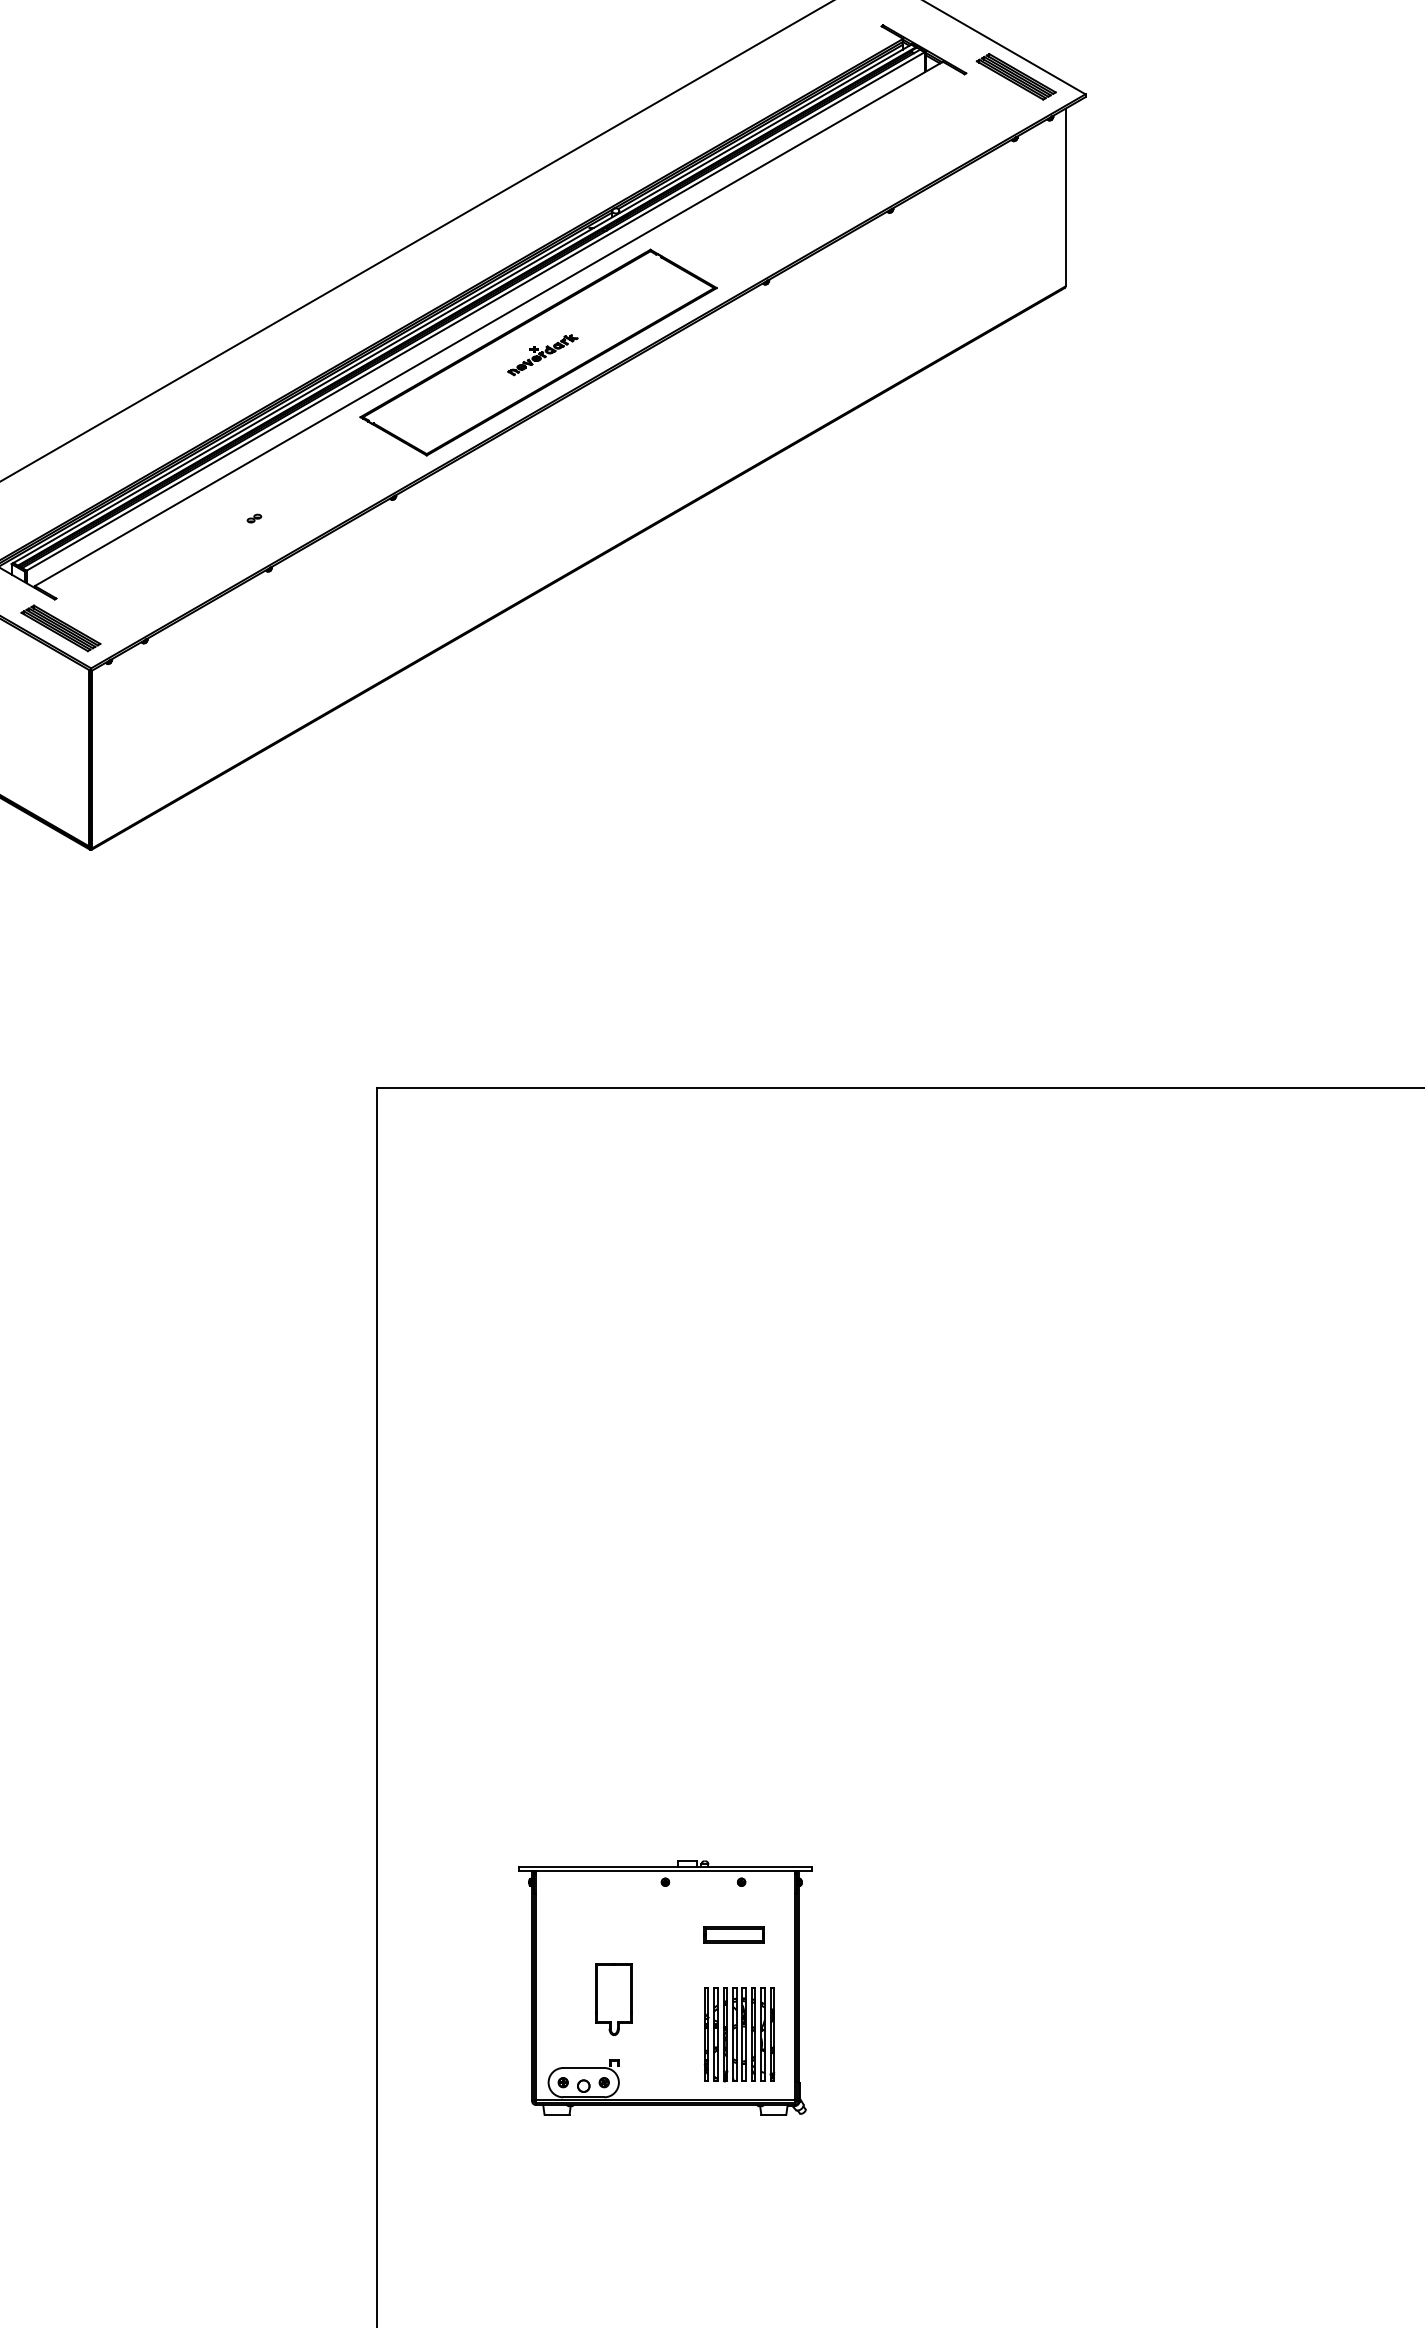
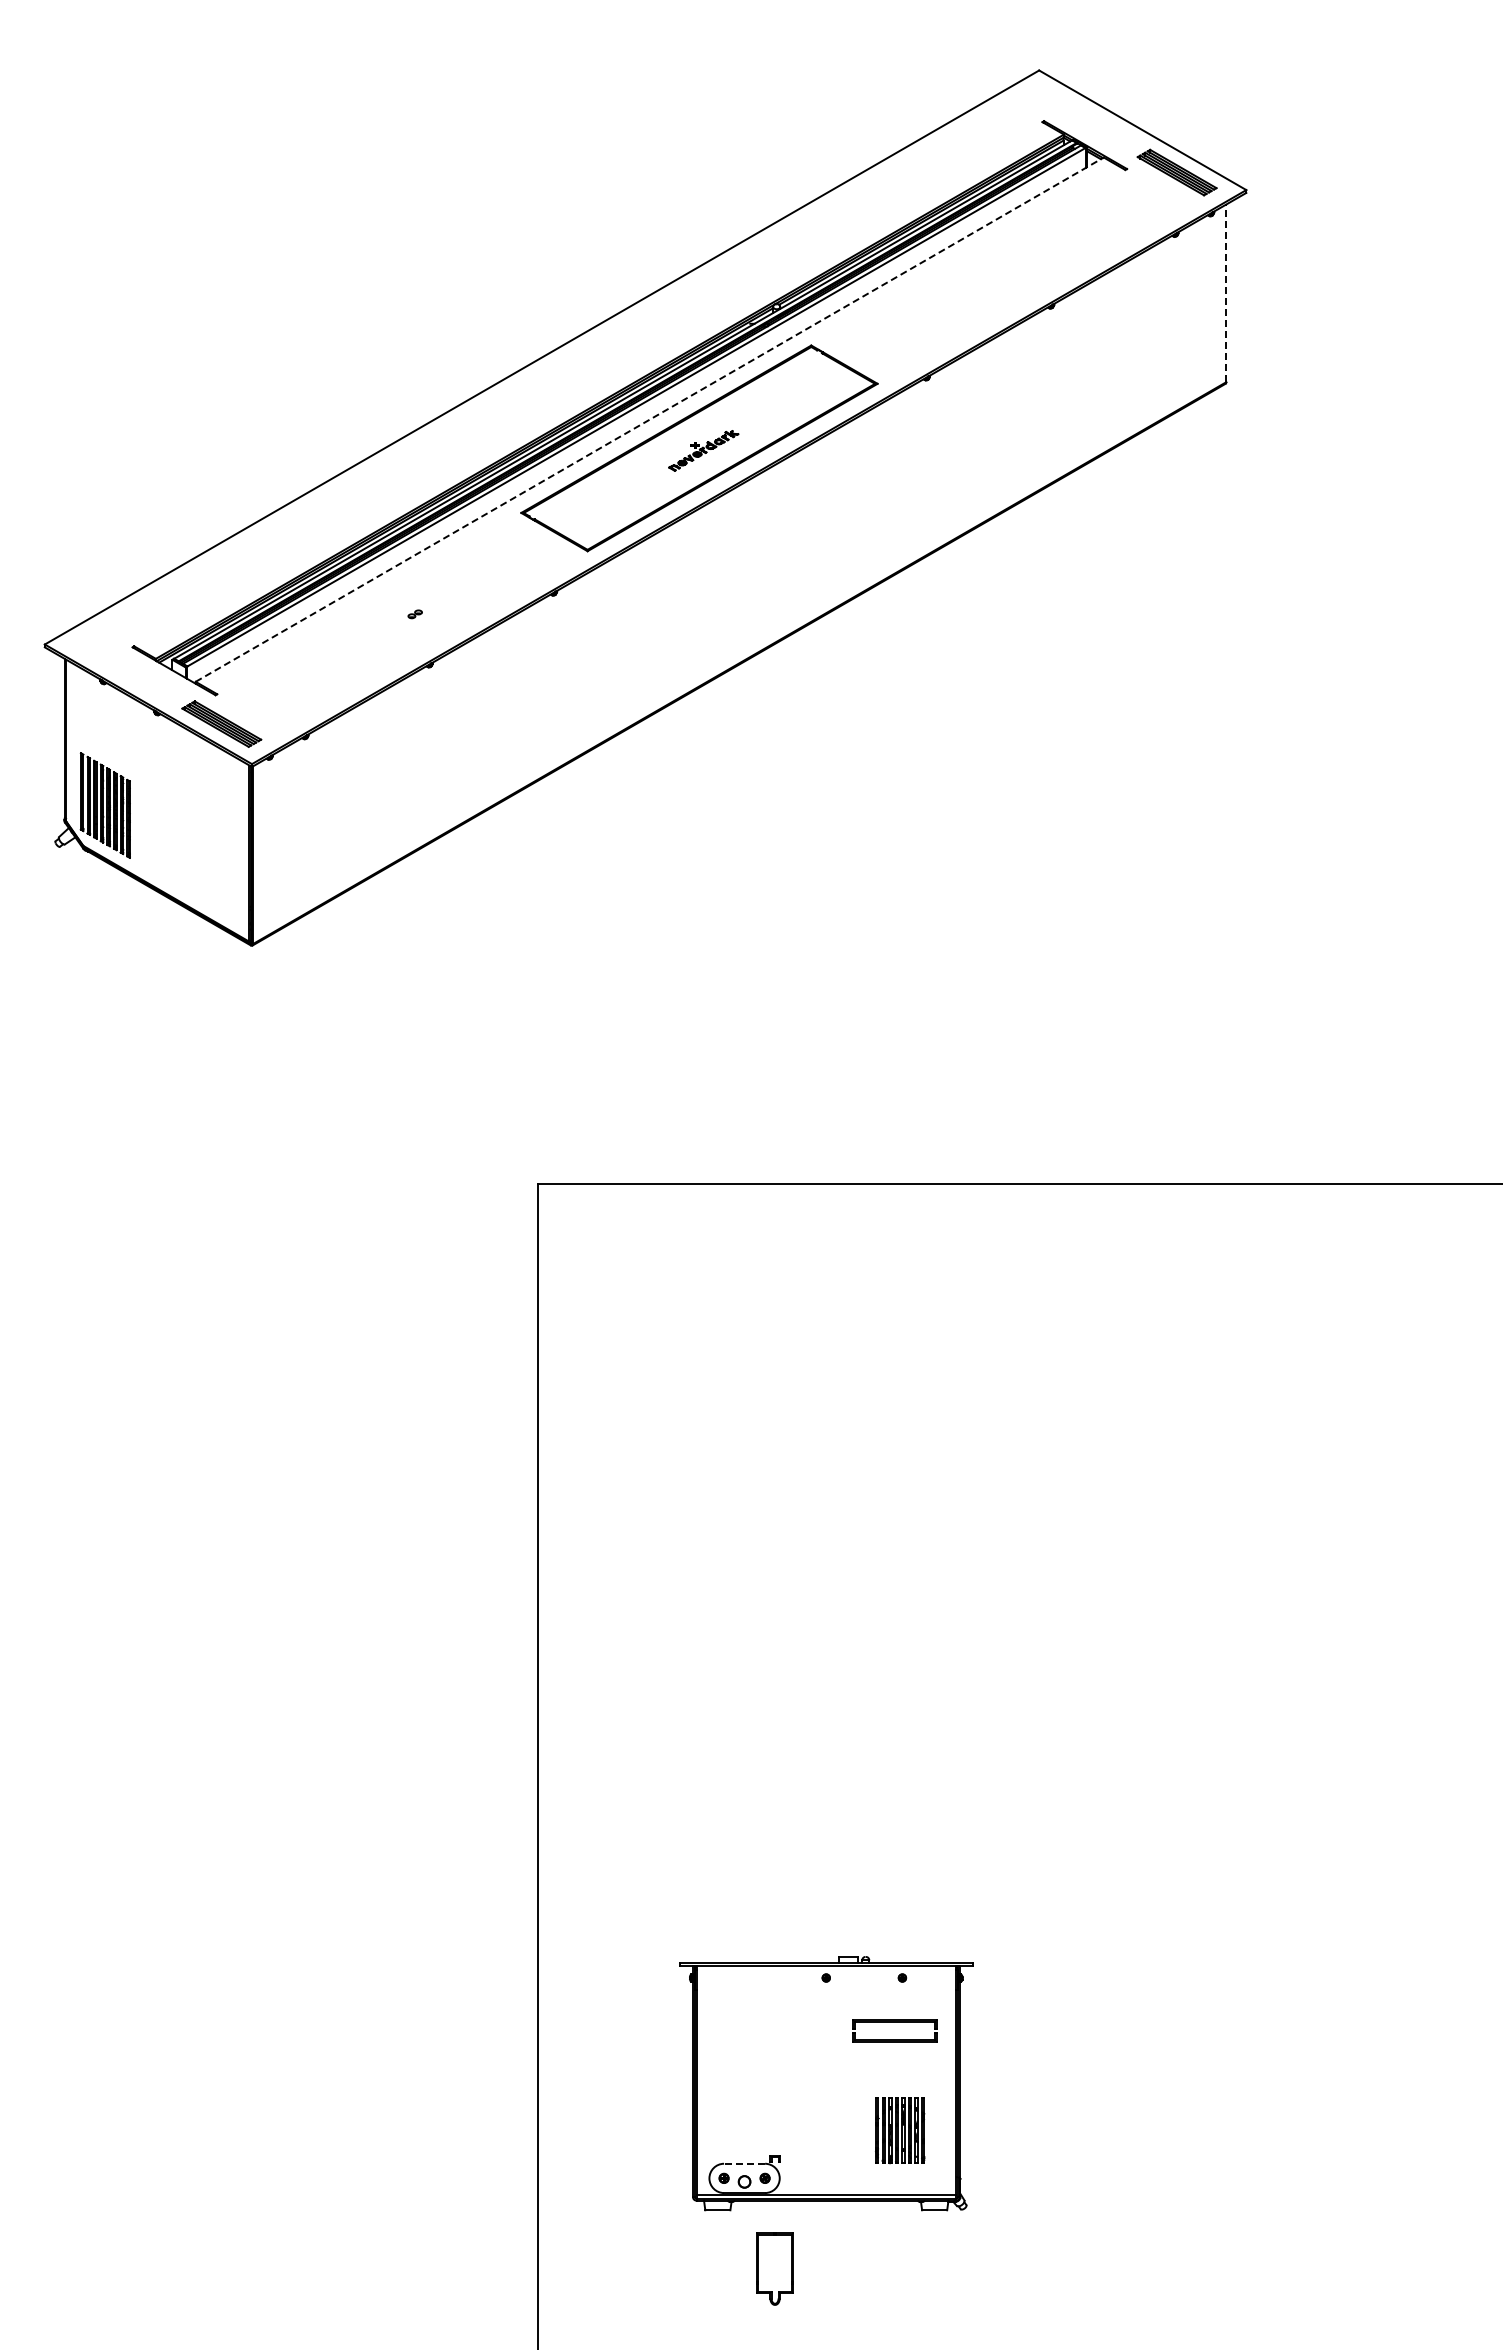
line: (1065, 197) -> (1226, 293), solid -> dashed
line: (489, 323) -> (650, 419), solid -> dashed
part: (733, 1934) -> (894, 2030), size x1.4
part: (613, 1998) -> (774, 2268), moved
part: (738, 2034) -> (899, 2130), size x0.7
line: (583, 2067) -> (744, 2163), solid -> dashed

